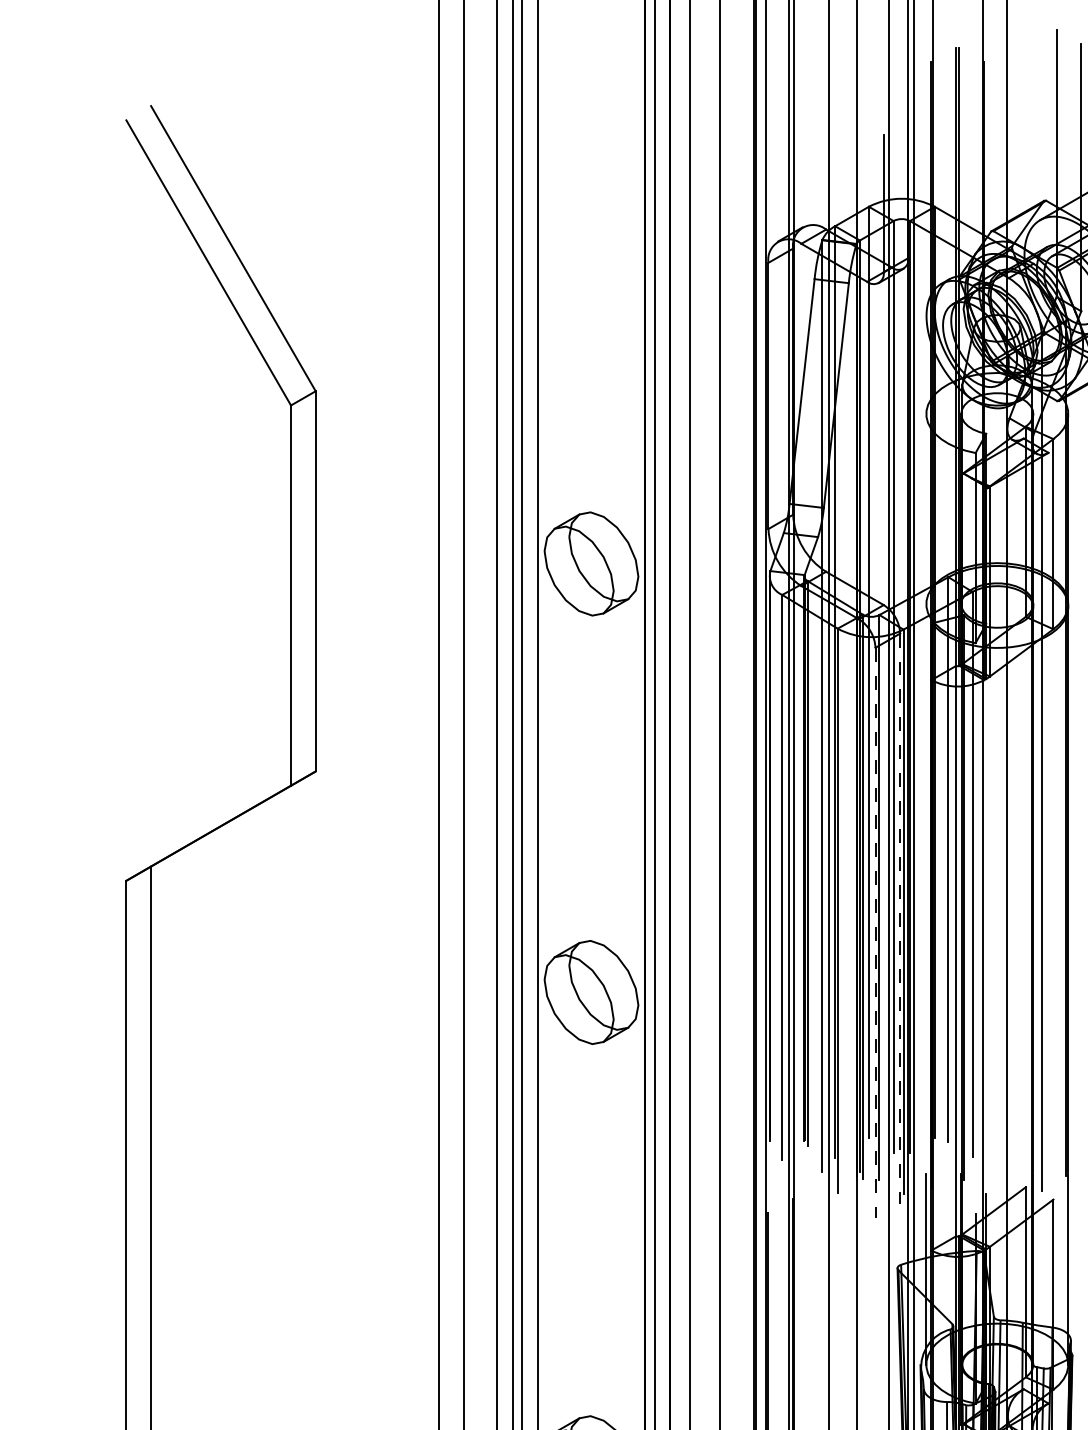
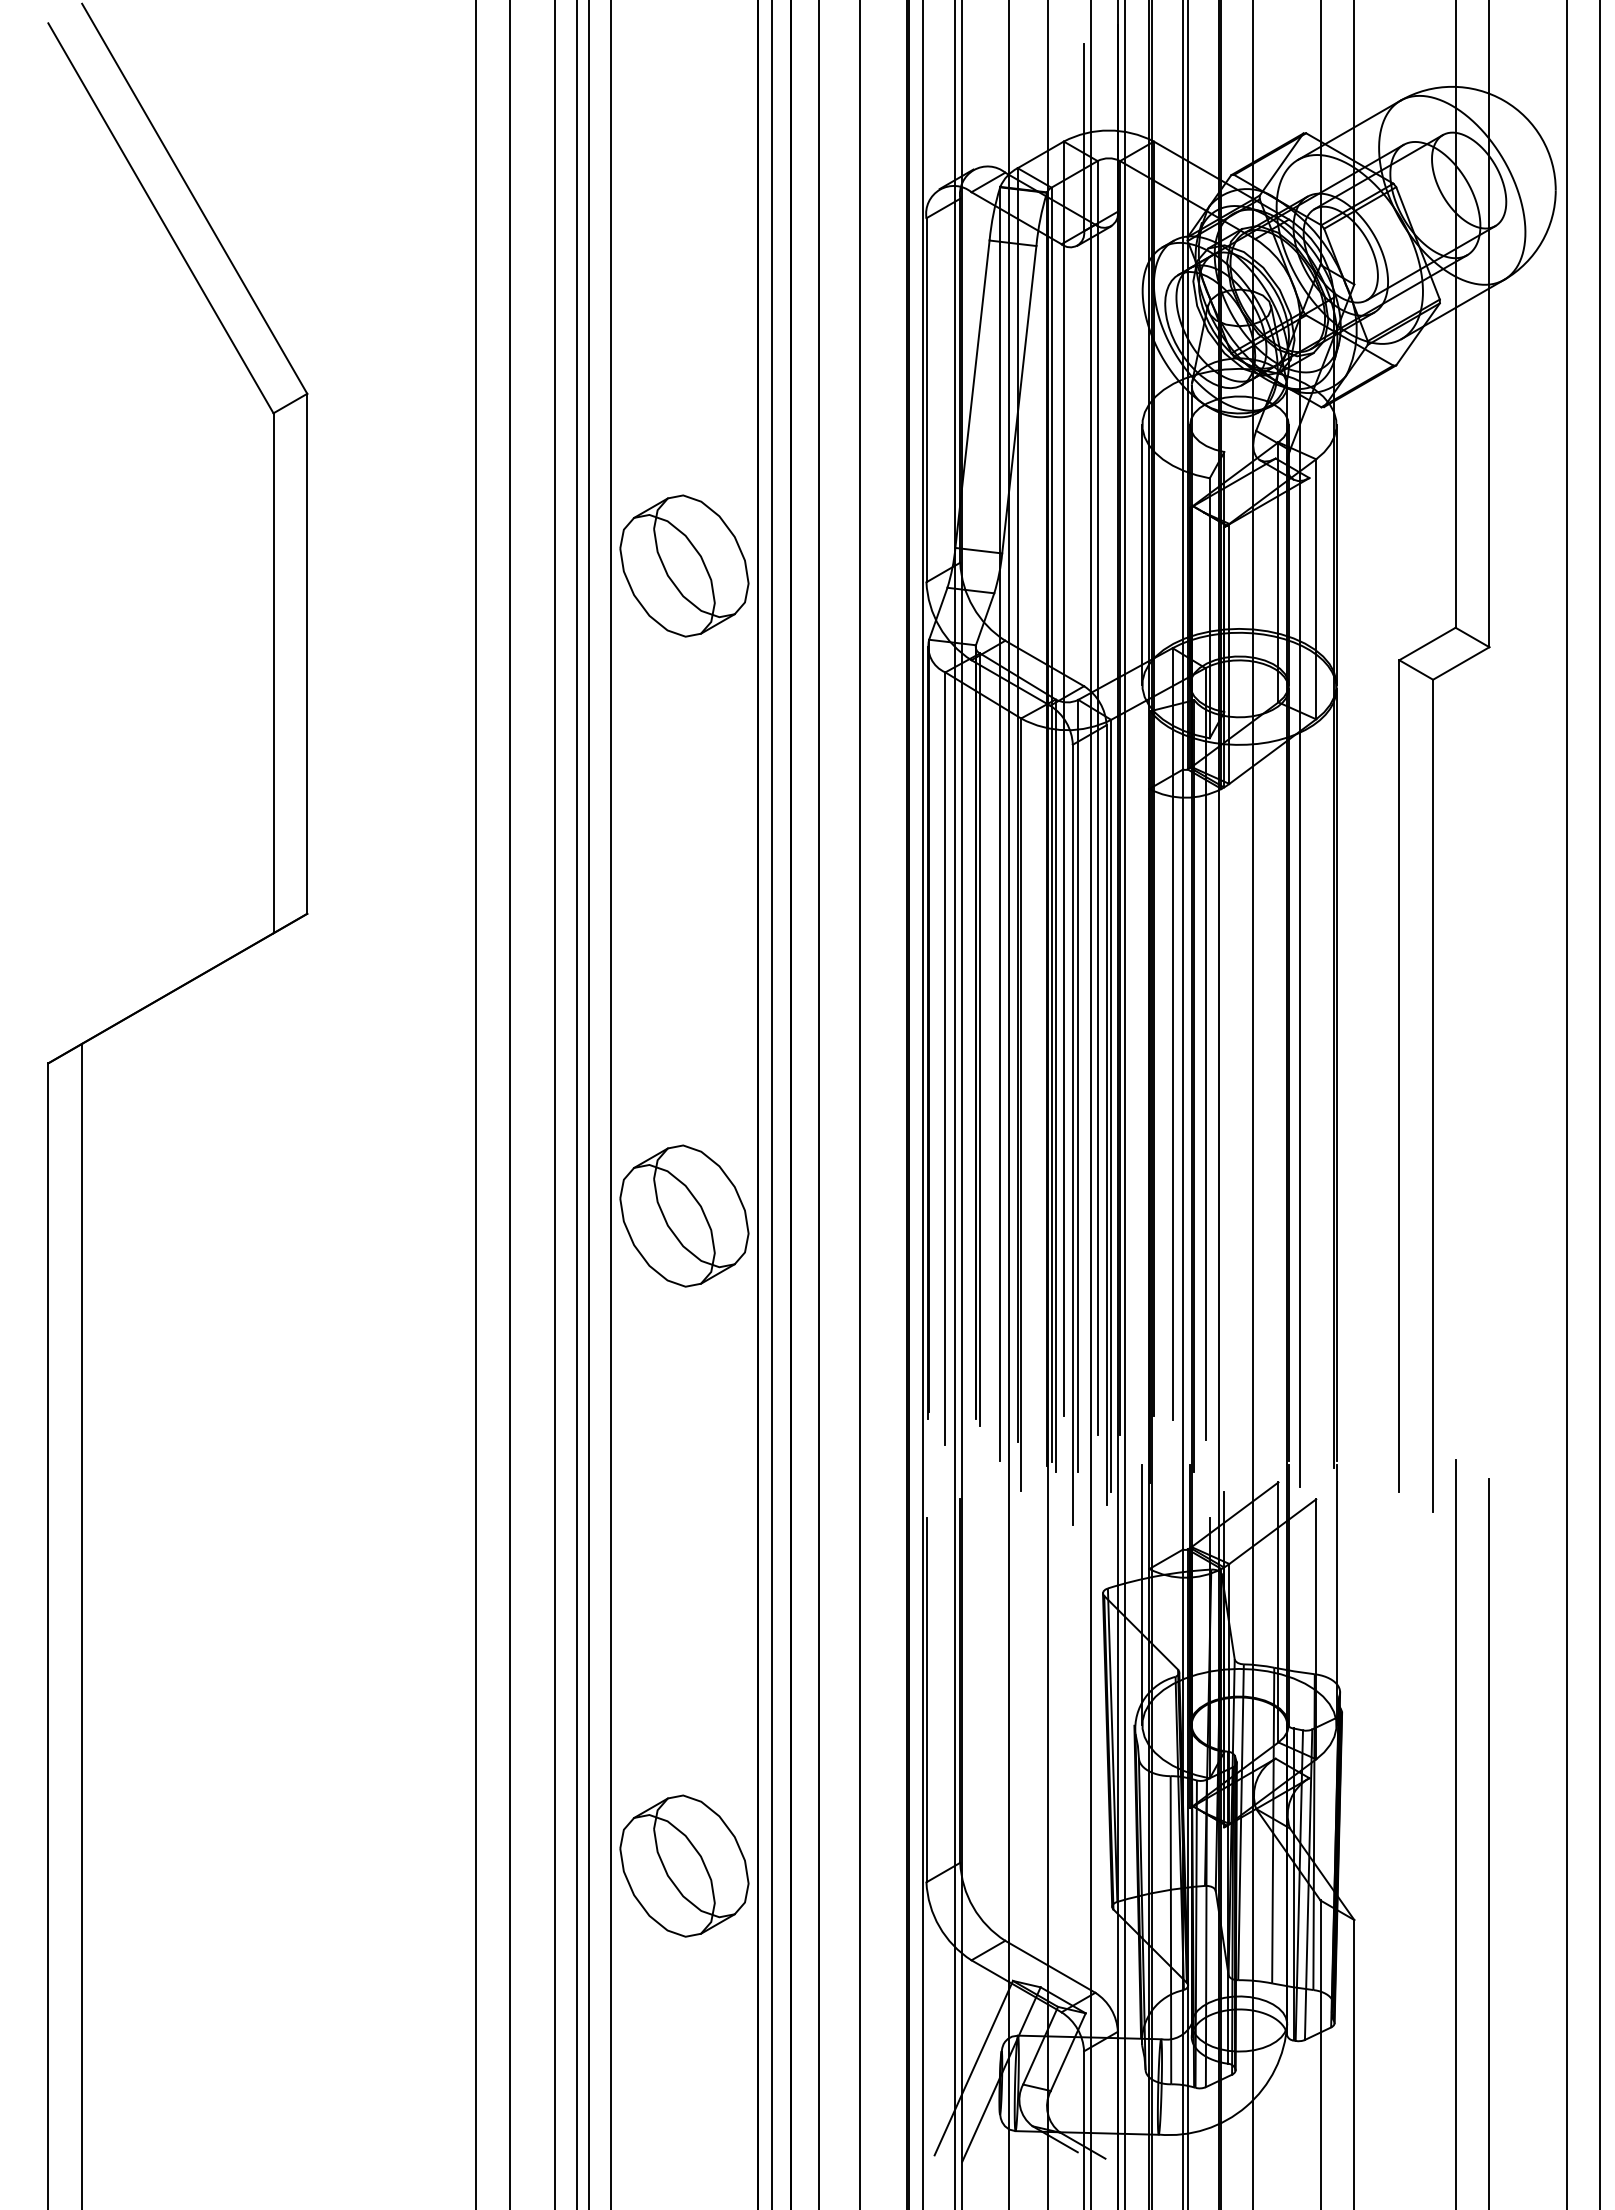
line: (926, 508) -> (1142, 554), added
part: (591, 563) -> (684, 565), moved
line: (900, 918) -> (1106, 1115), dashed -> solid
line: (875, 933) -> (1072, 1135), dashed -> solid

